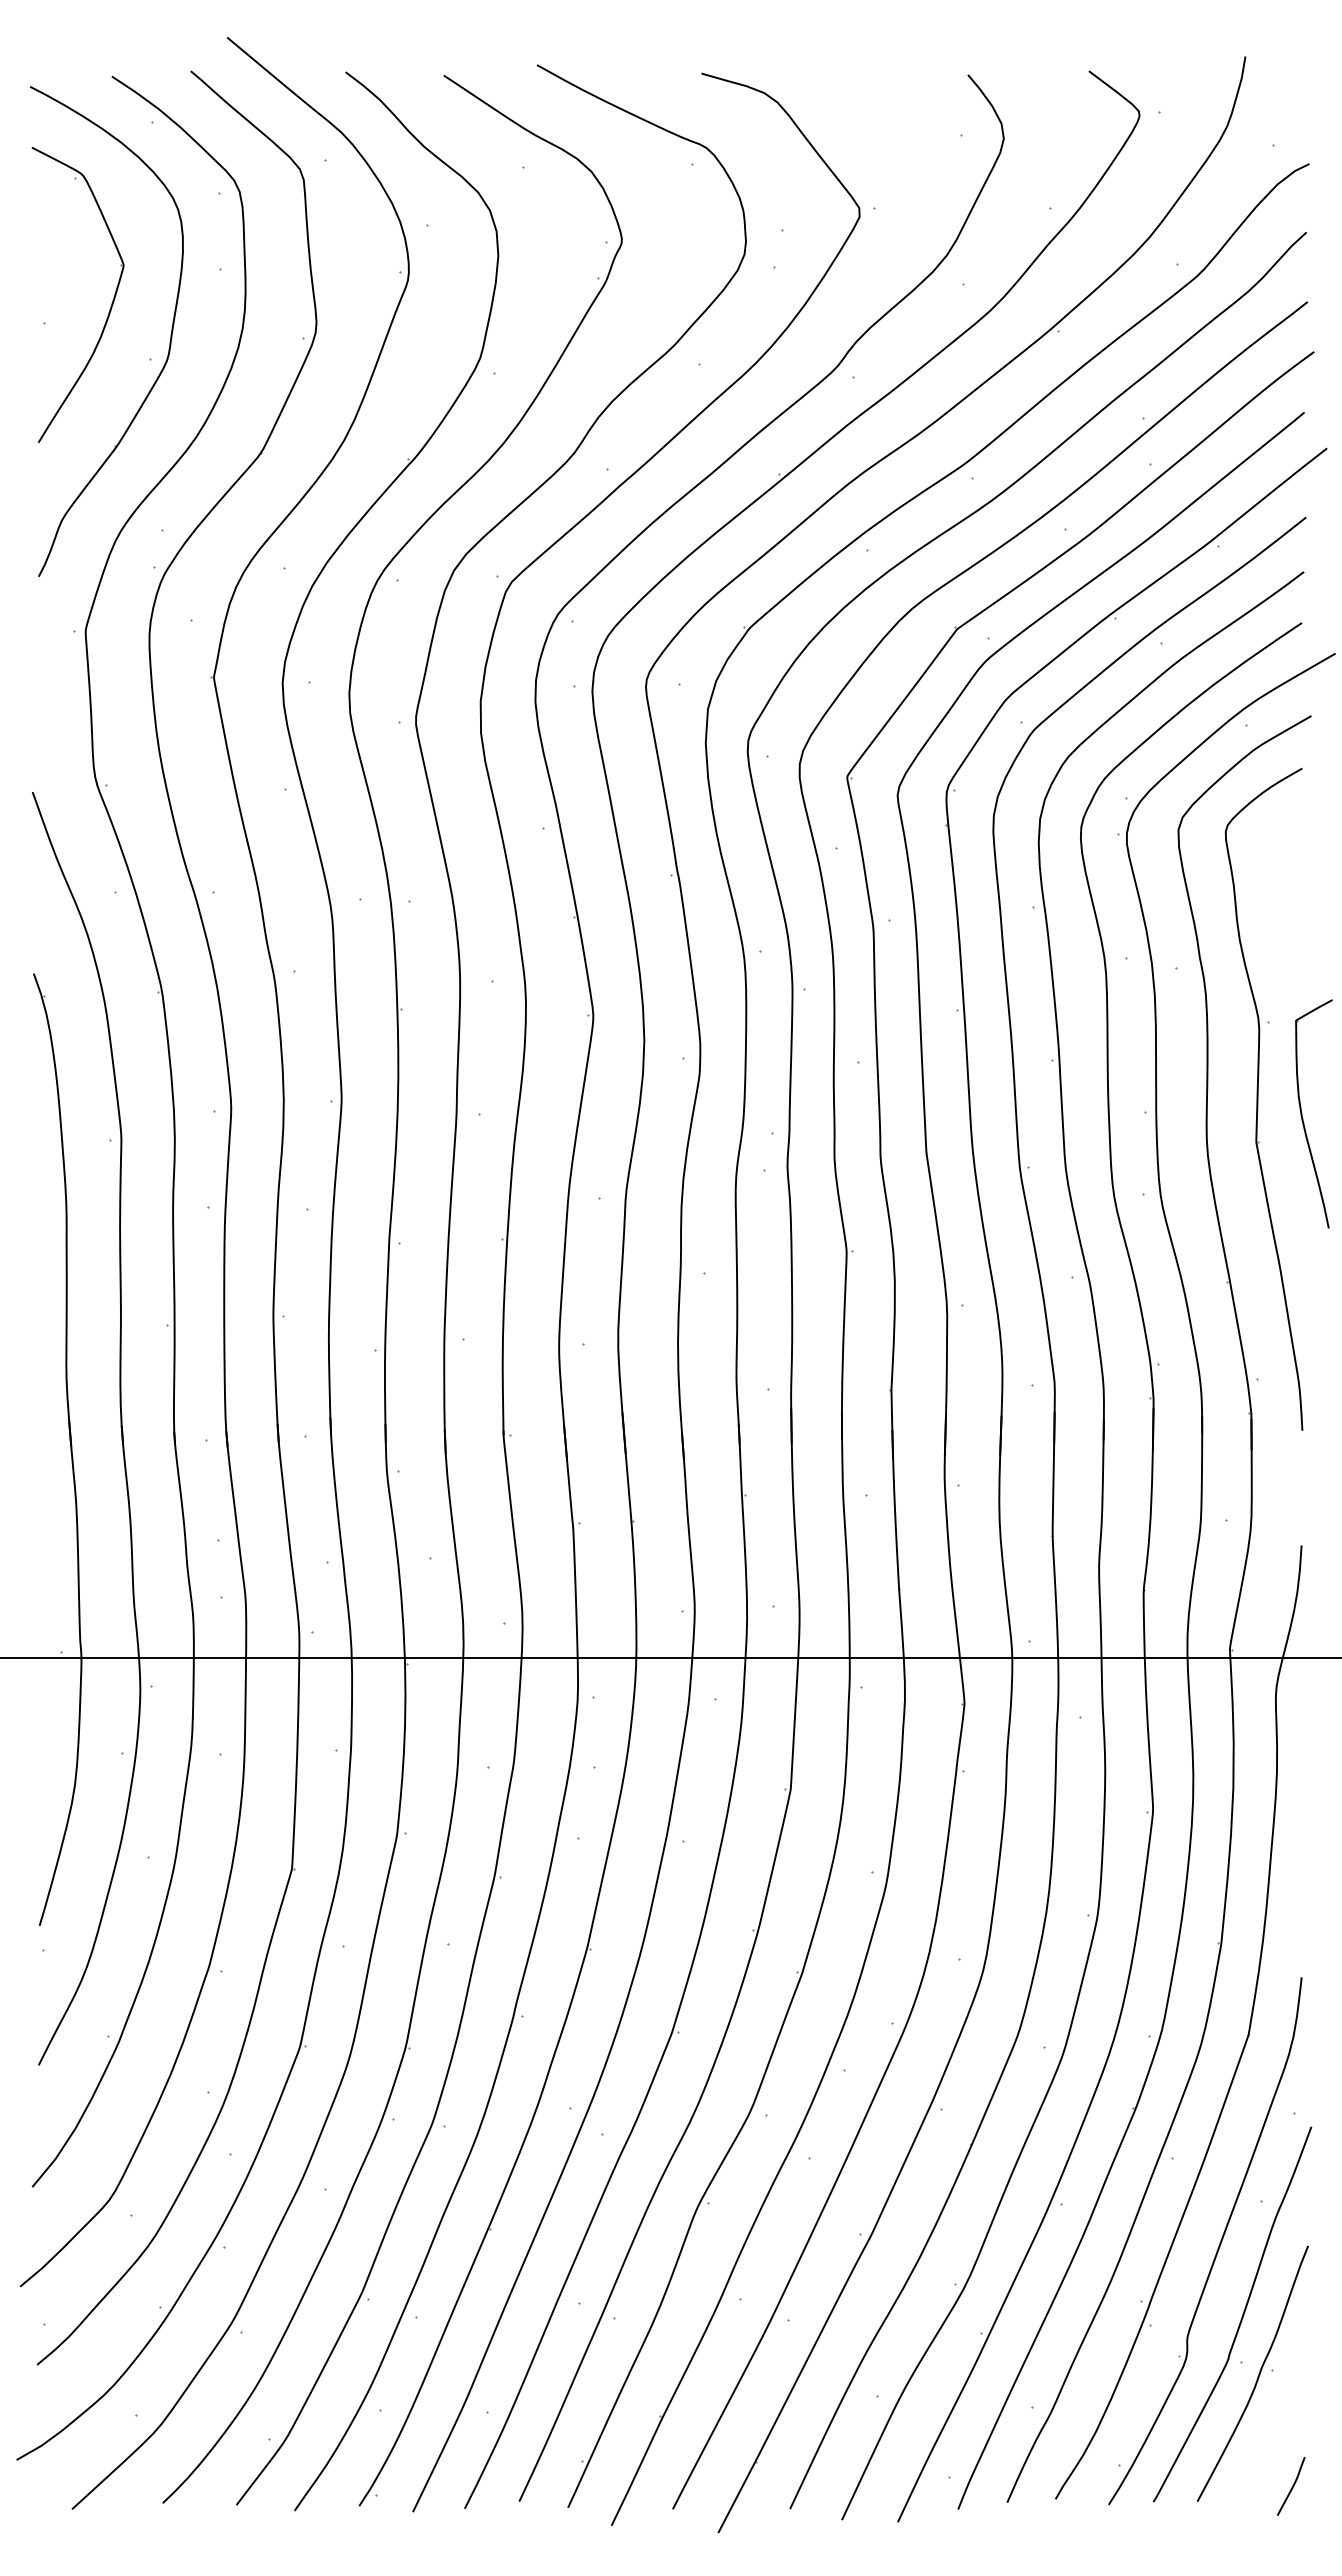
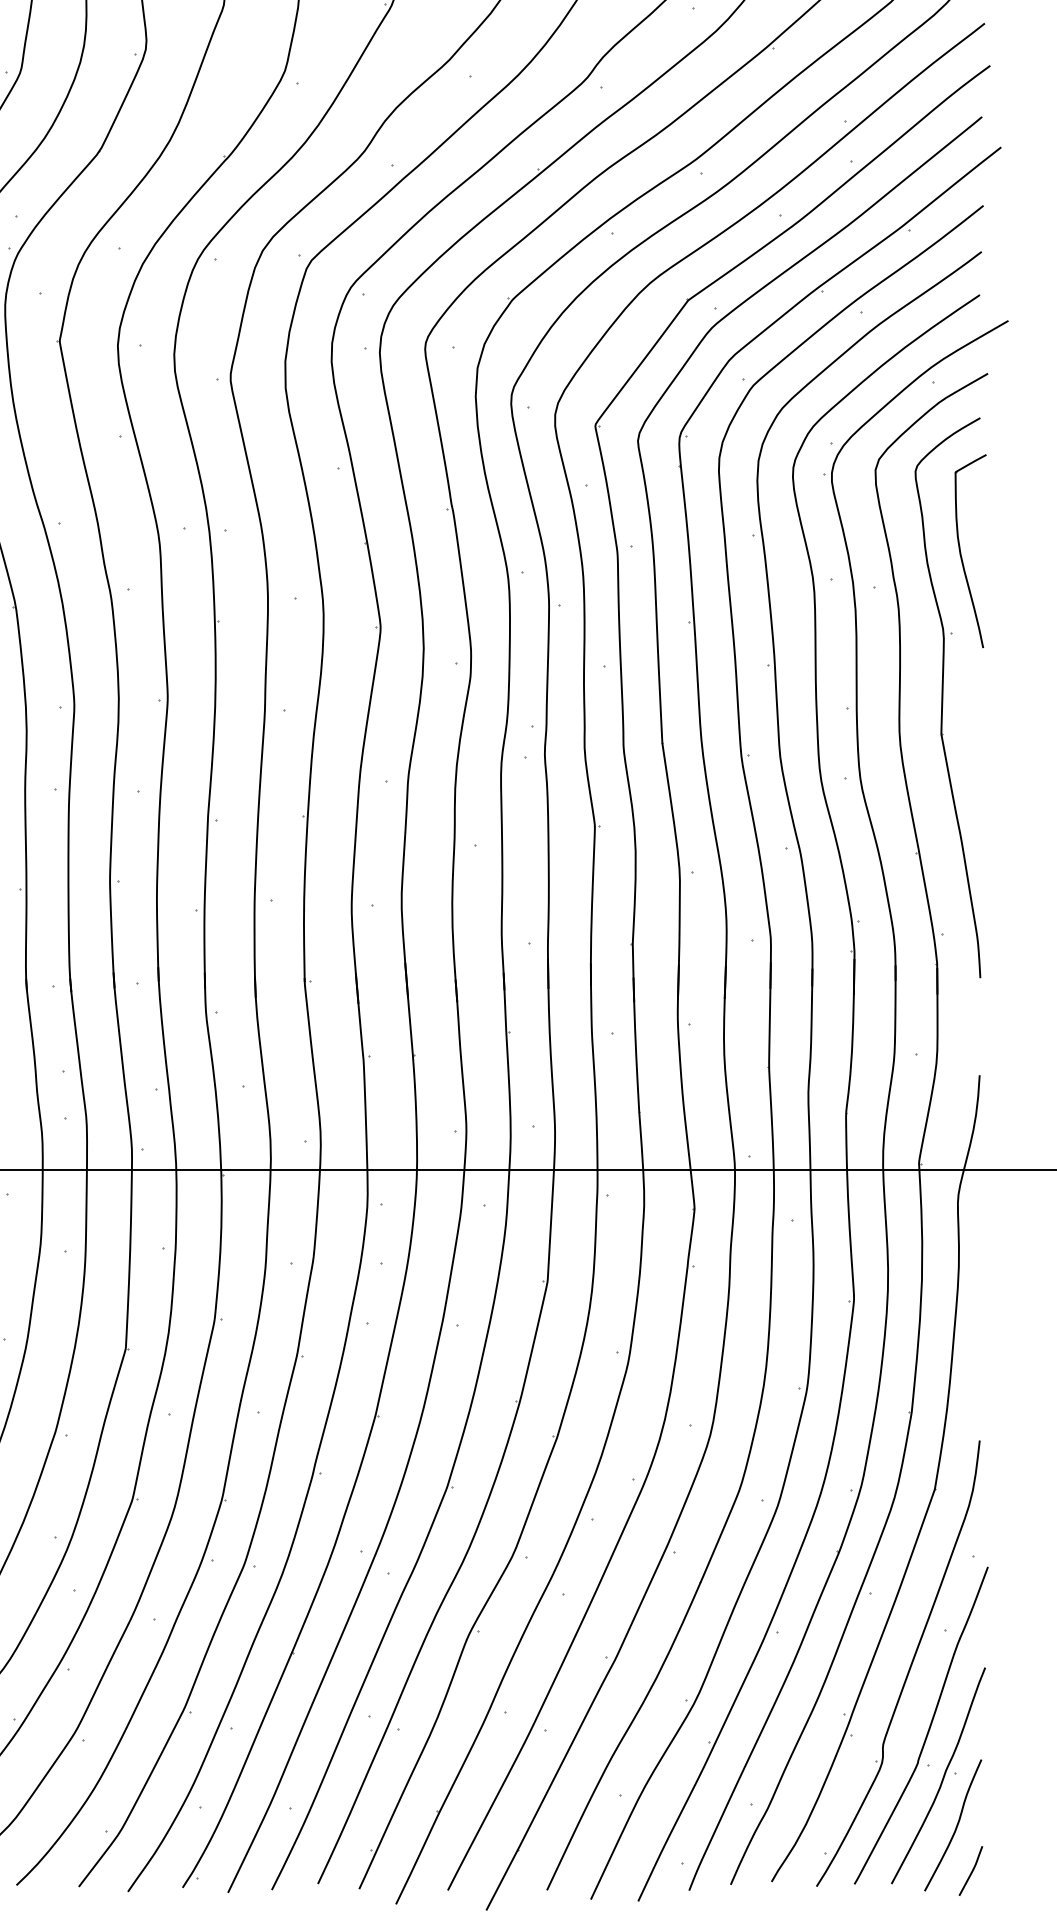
part: (1302, 1113) -> (960, 550), moved
curve: (1273, 2433) -> (955, 1826), added

